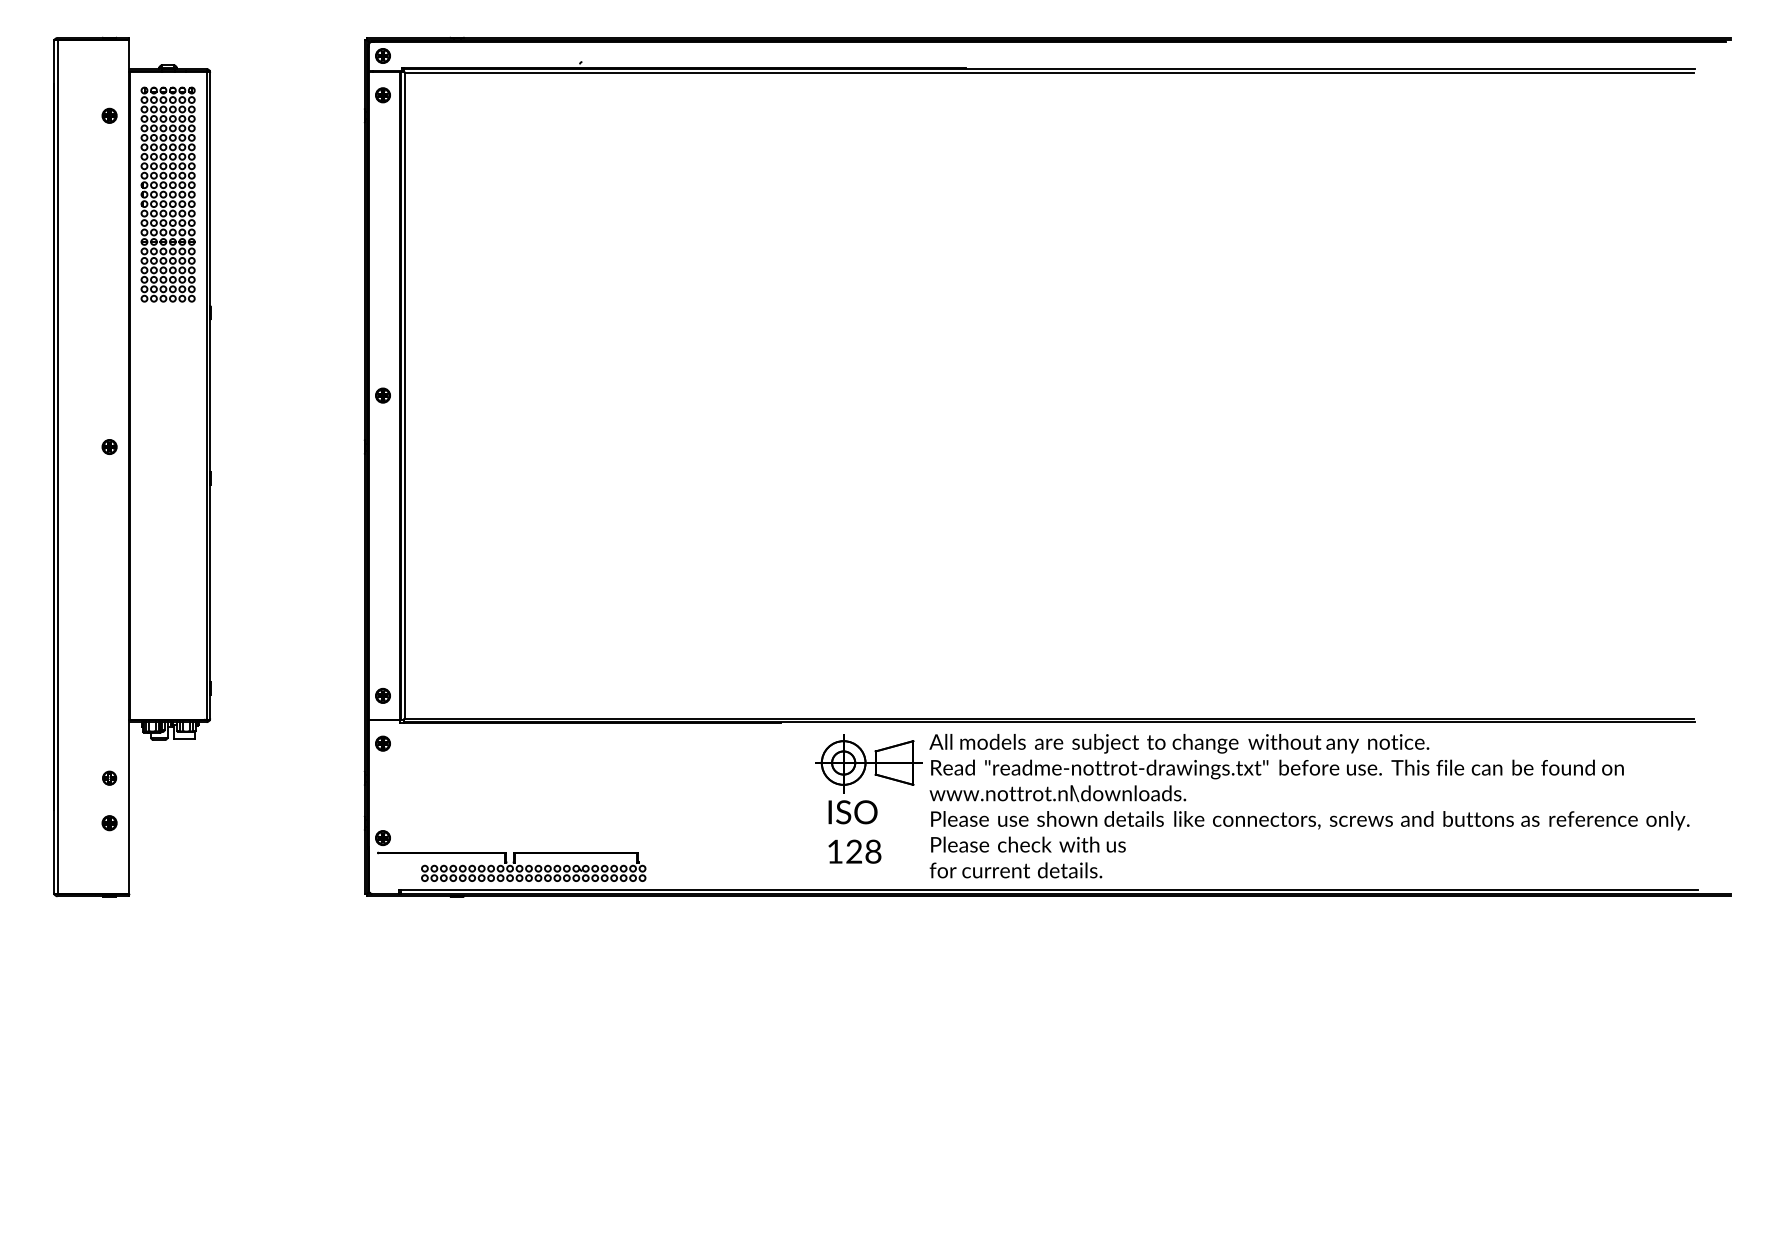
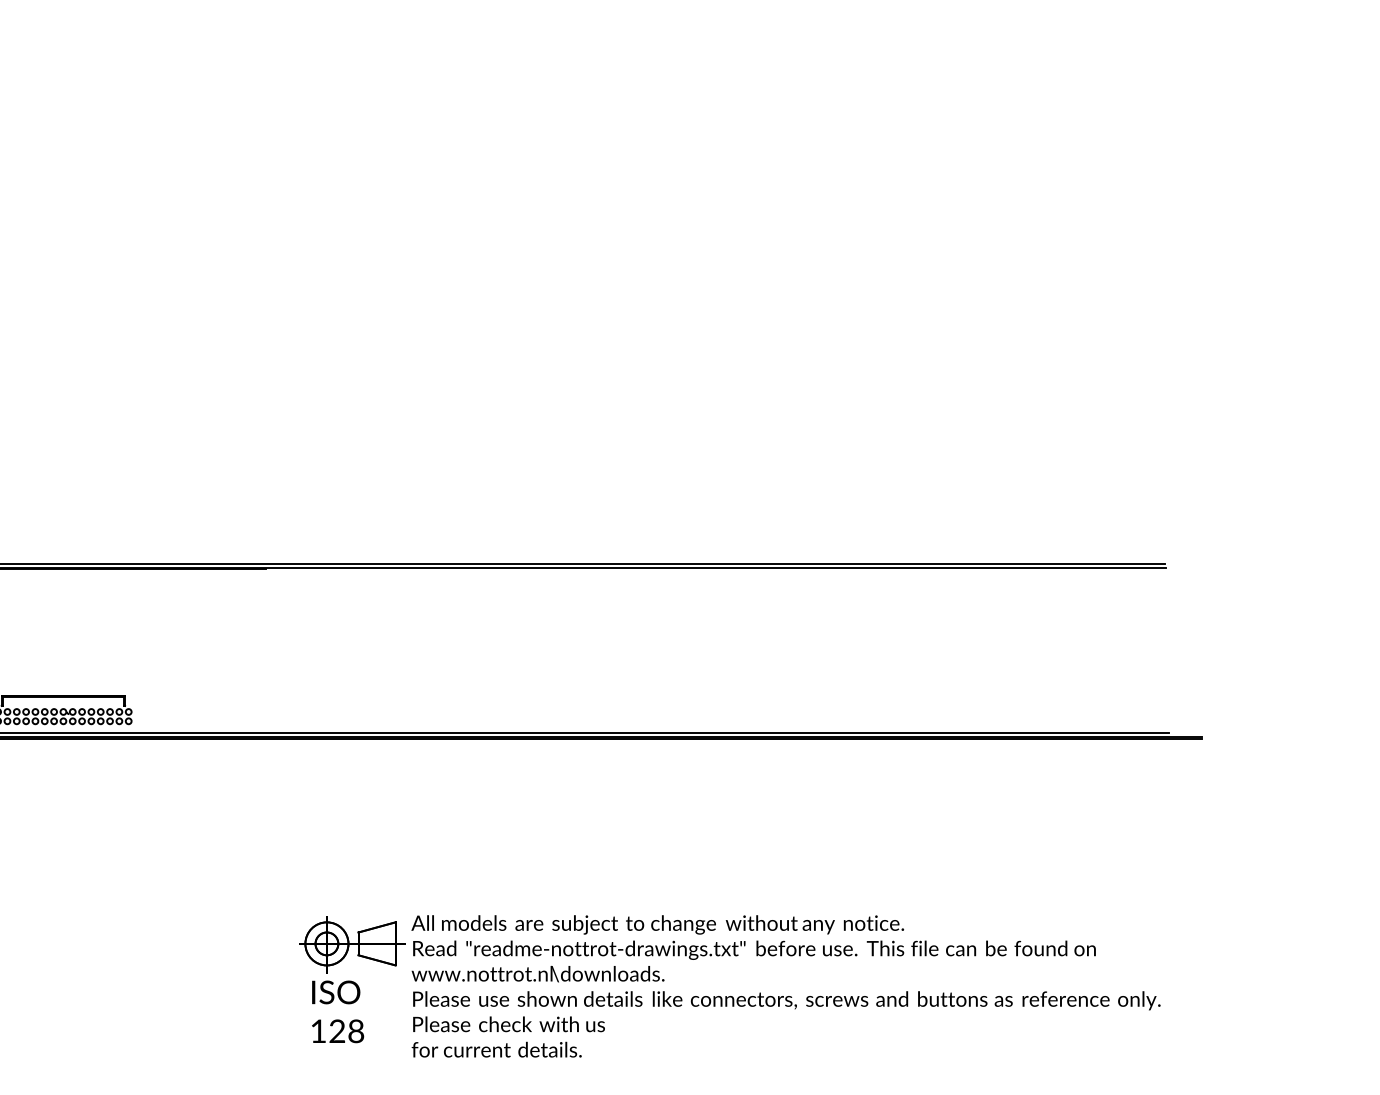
part: (1252, 815) -> (729, 995), moved

